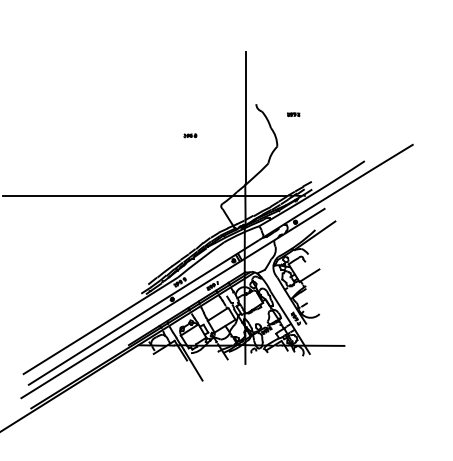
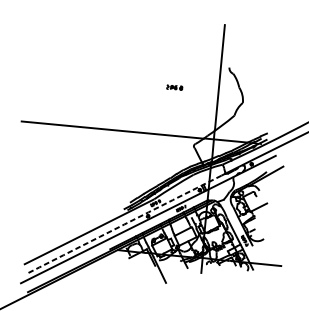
part: (293, 114) -> (258, 78), removed
part: (190, 135) -> (174, 87), size x1.6
arc: (143, 312) -> (124, 224), solid -> dashed

